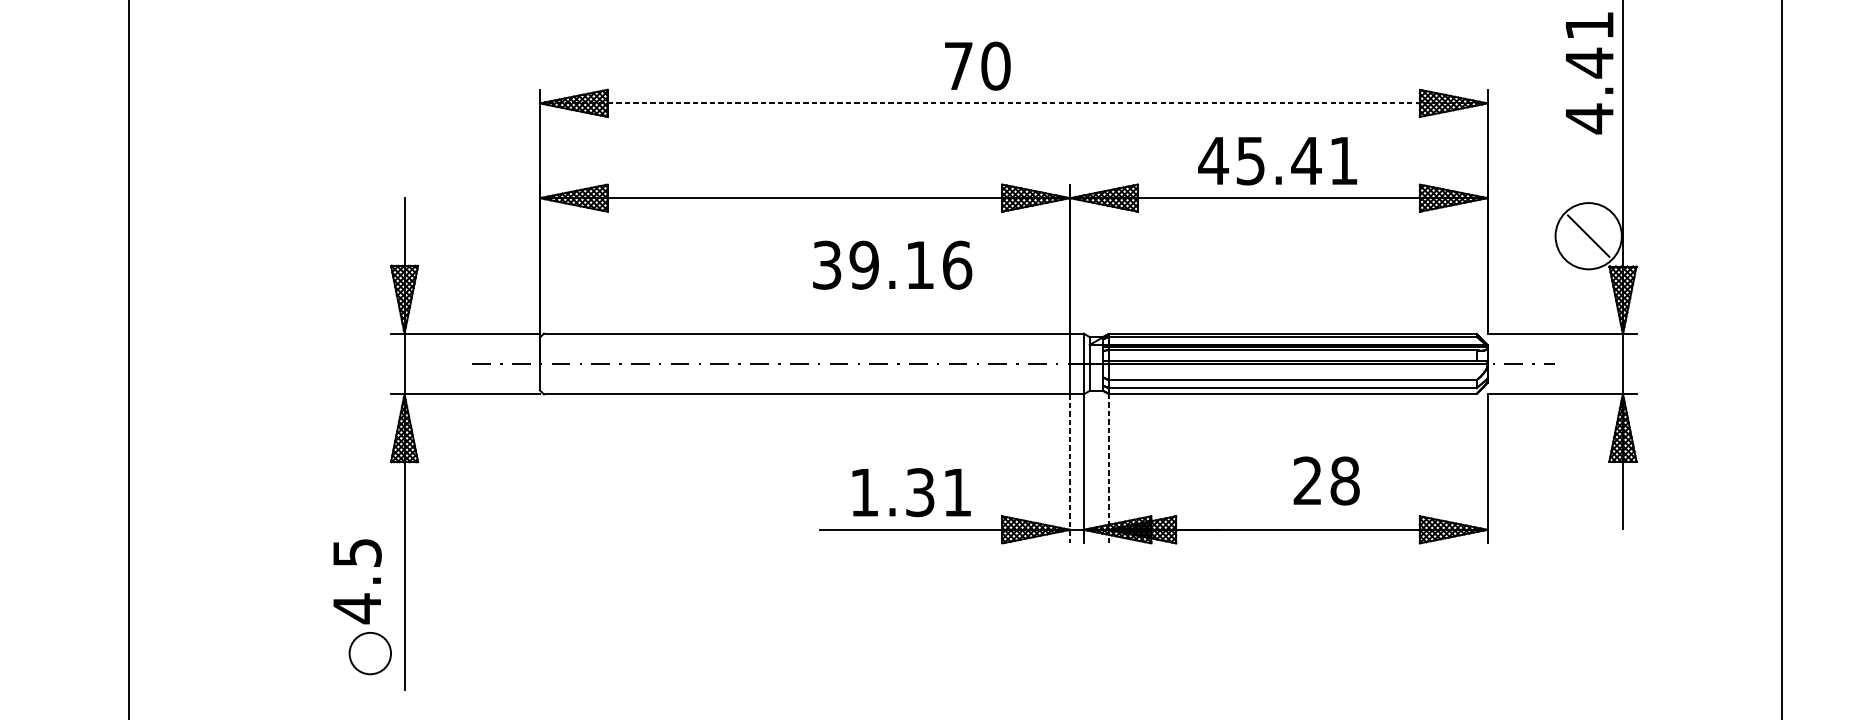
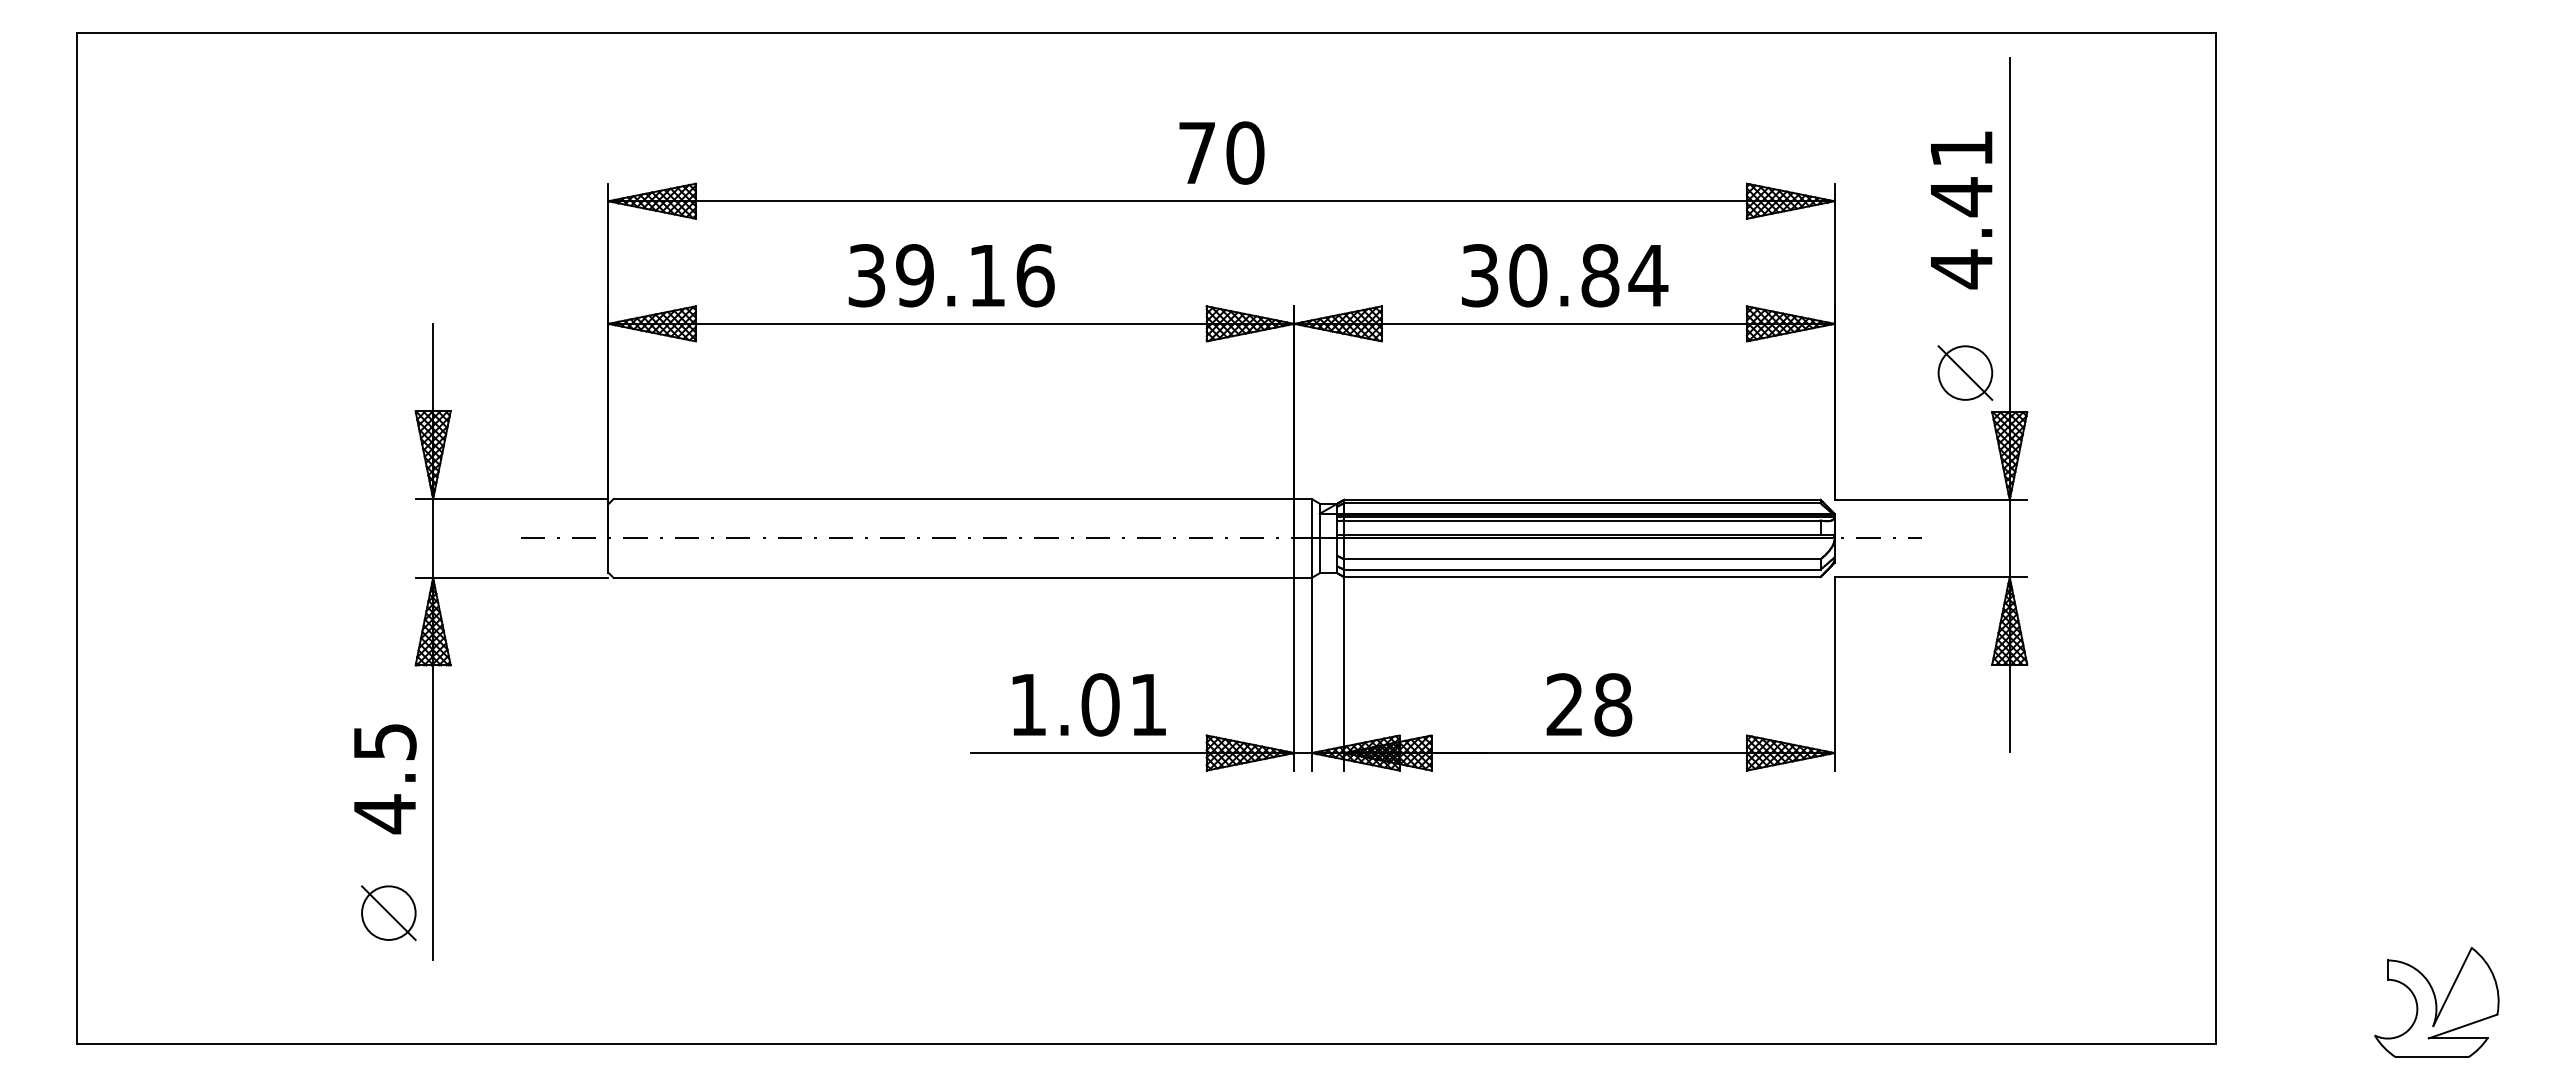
text: (977, 65) -> (1221, 152), moved
text: (1589, 73) -> (1961, 210), moved
line: (1013, 103) -> (1221, 201), dashed -> solid
text: (1278, 160) -> (1563, 275), 45.41 -> 30.84
circle: (1588, 235) -> (1965, 372), size x0.62
text: (892, 265) -> (951, 275), moved
line: (1108, 468) -> (1344, 673), dashed -> solid
line: (1070, 469) -> (1294, 674), dashed -> solid
text: (1326, 480) -> (1589, 704), moved
text: (920, 492) -> (1100, 704), 1.31 -> 1.01
text: (357, 581) -> (385, 779), moved
line: (370, 653) -> (388, 912), added

